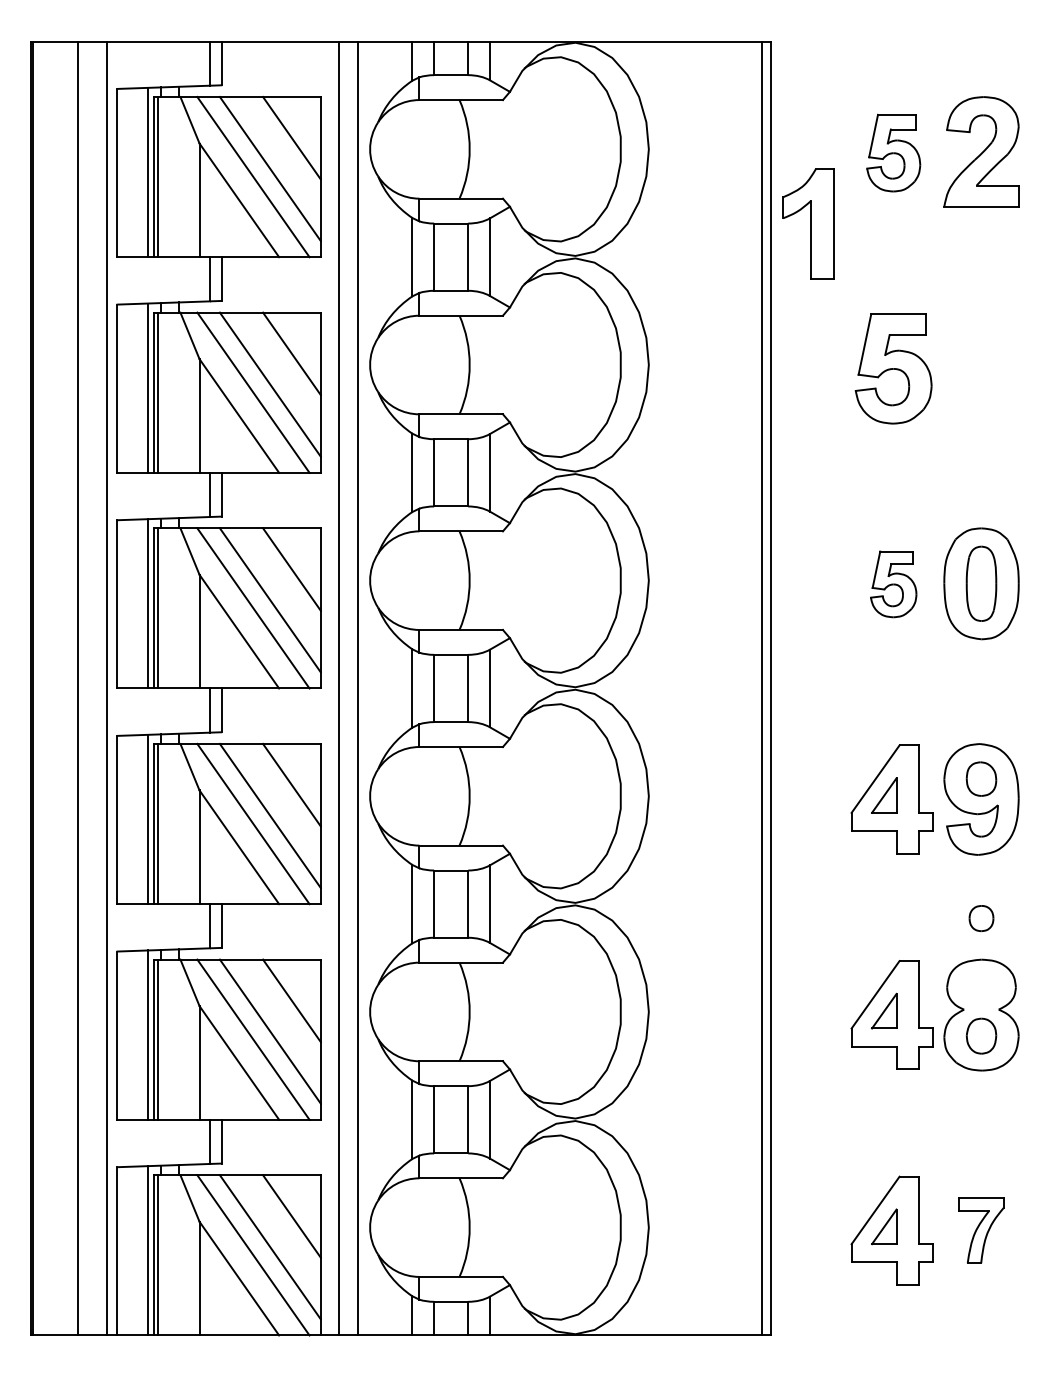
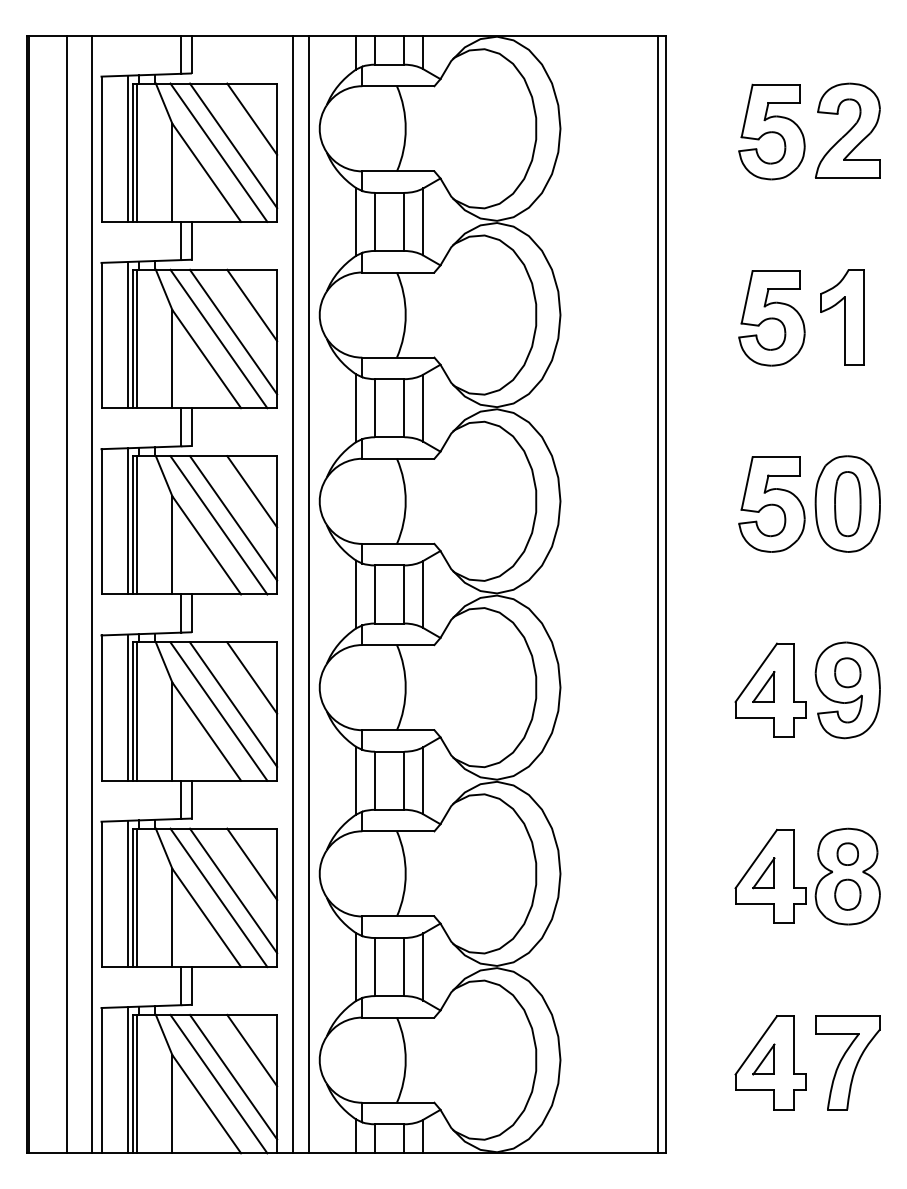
part: (893, 152) -> (771, 131), size x1.43
part: (808, 224) -> (842, 317), moved
part: (893, 584) -> (771, 504), size x1.67
part: (981, 917) -> (847, 853), moved
part: (981, 1230) -> (847, 1062), size x1.67

